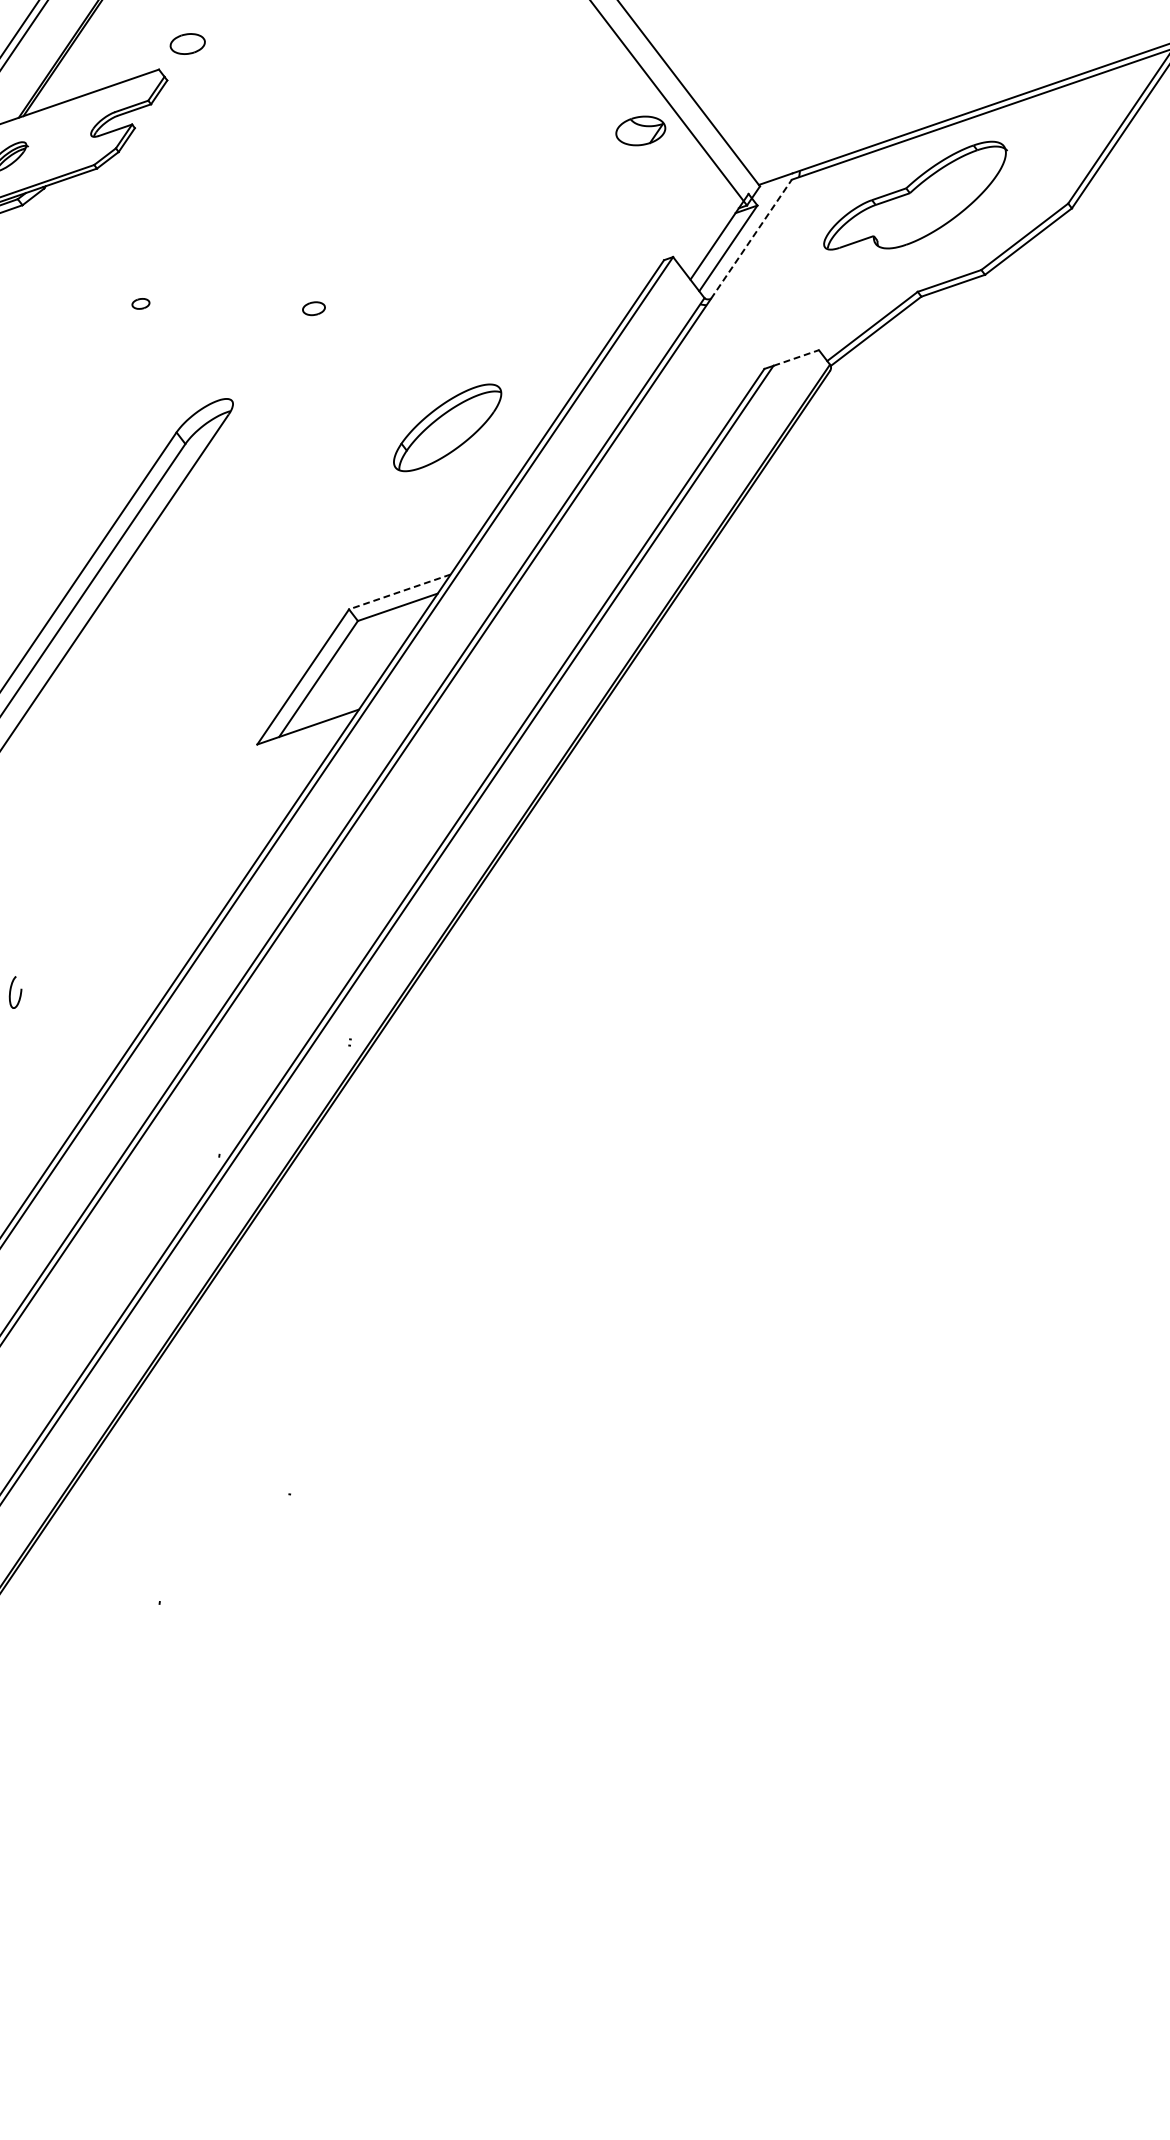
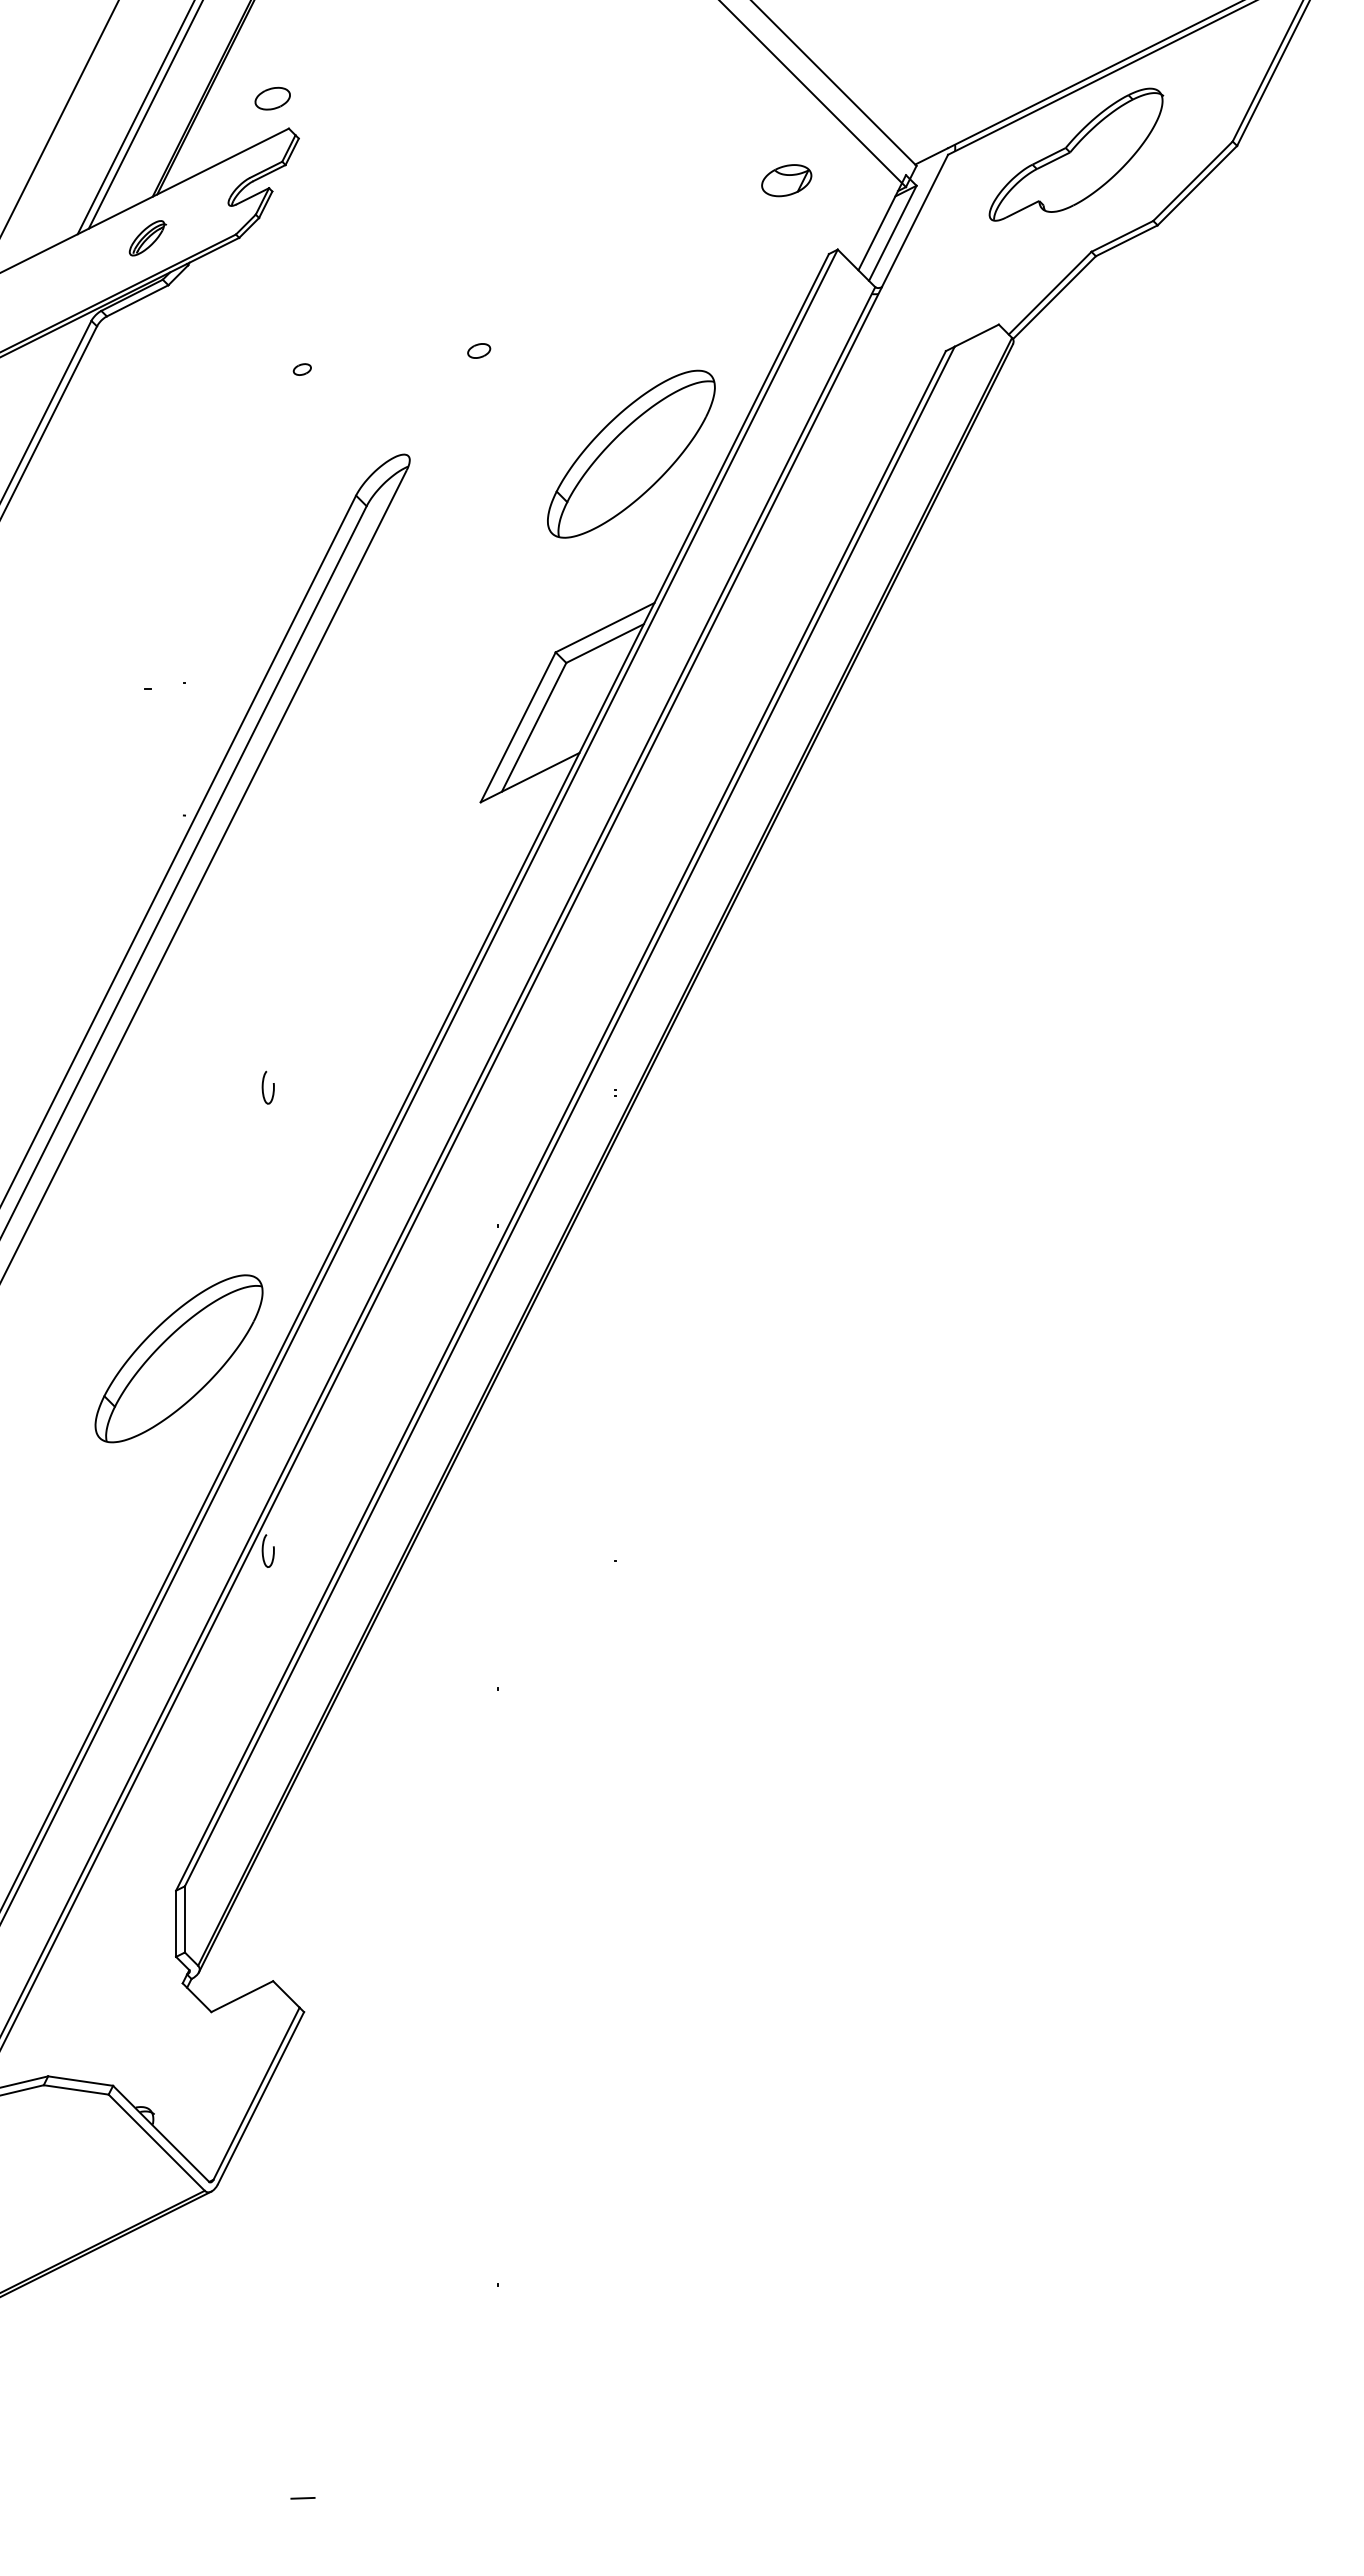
part: (187, 43) -> (272, 98), moved
part: (640, 130) -> (786, 180), moved
line: (751, 238) -> (915, 220), dashed -> solid
line: (795, 357) -> (976, 335), dashed -> solid
part: (447, 427) -> (631, 453), size x1.67
line: (399, 591) -> (604, 627), dashed -> solid

